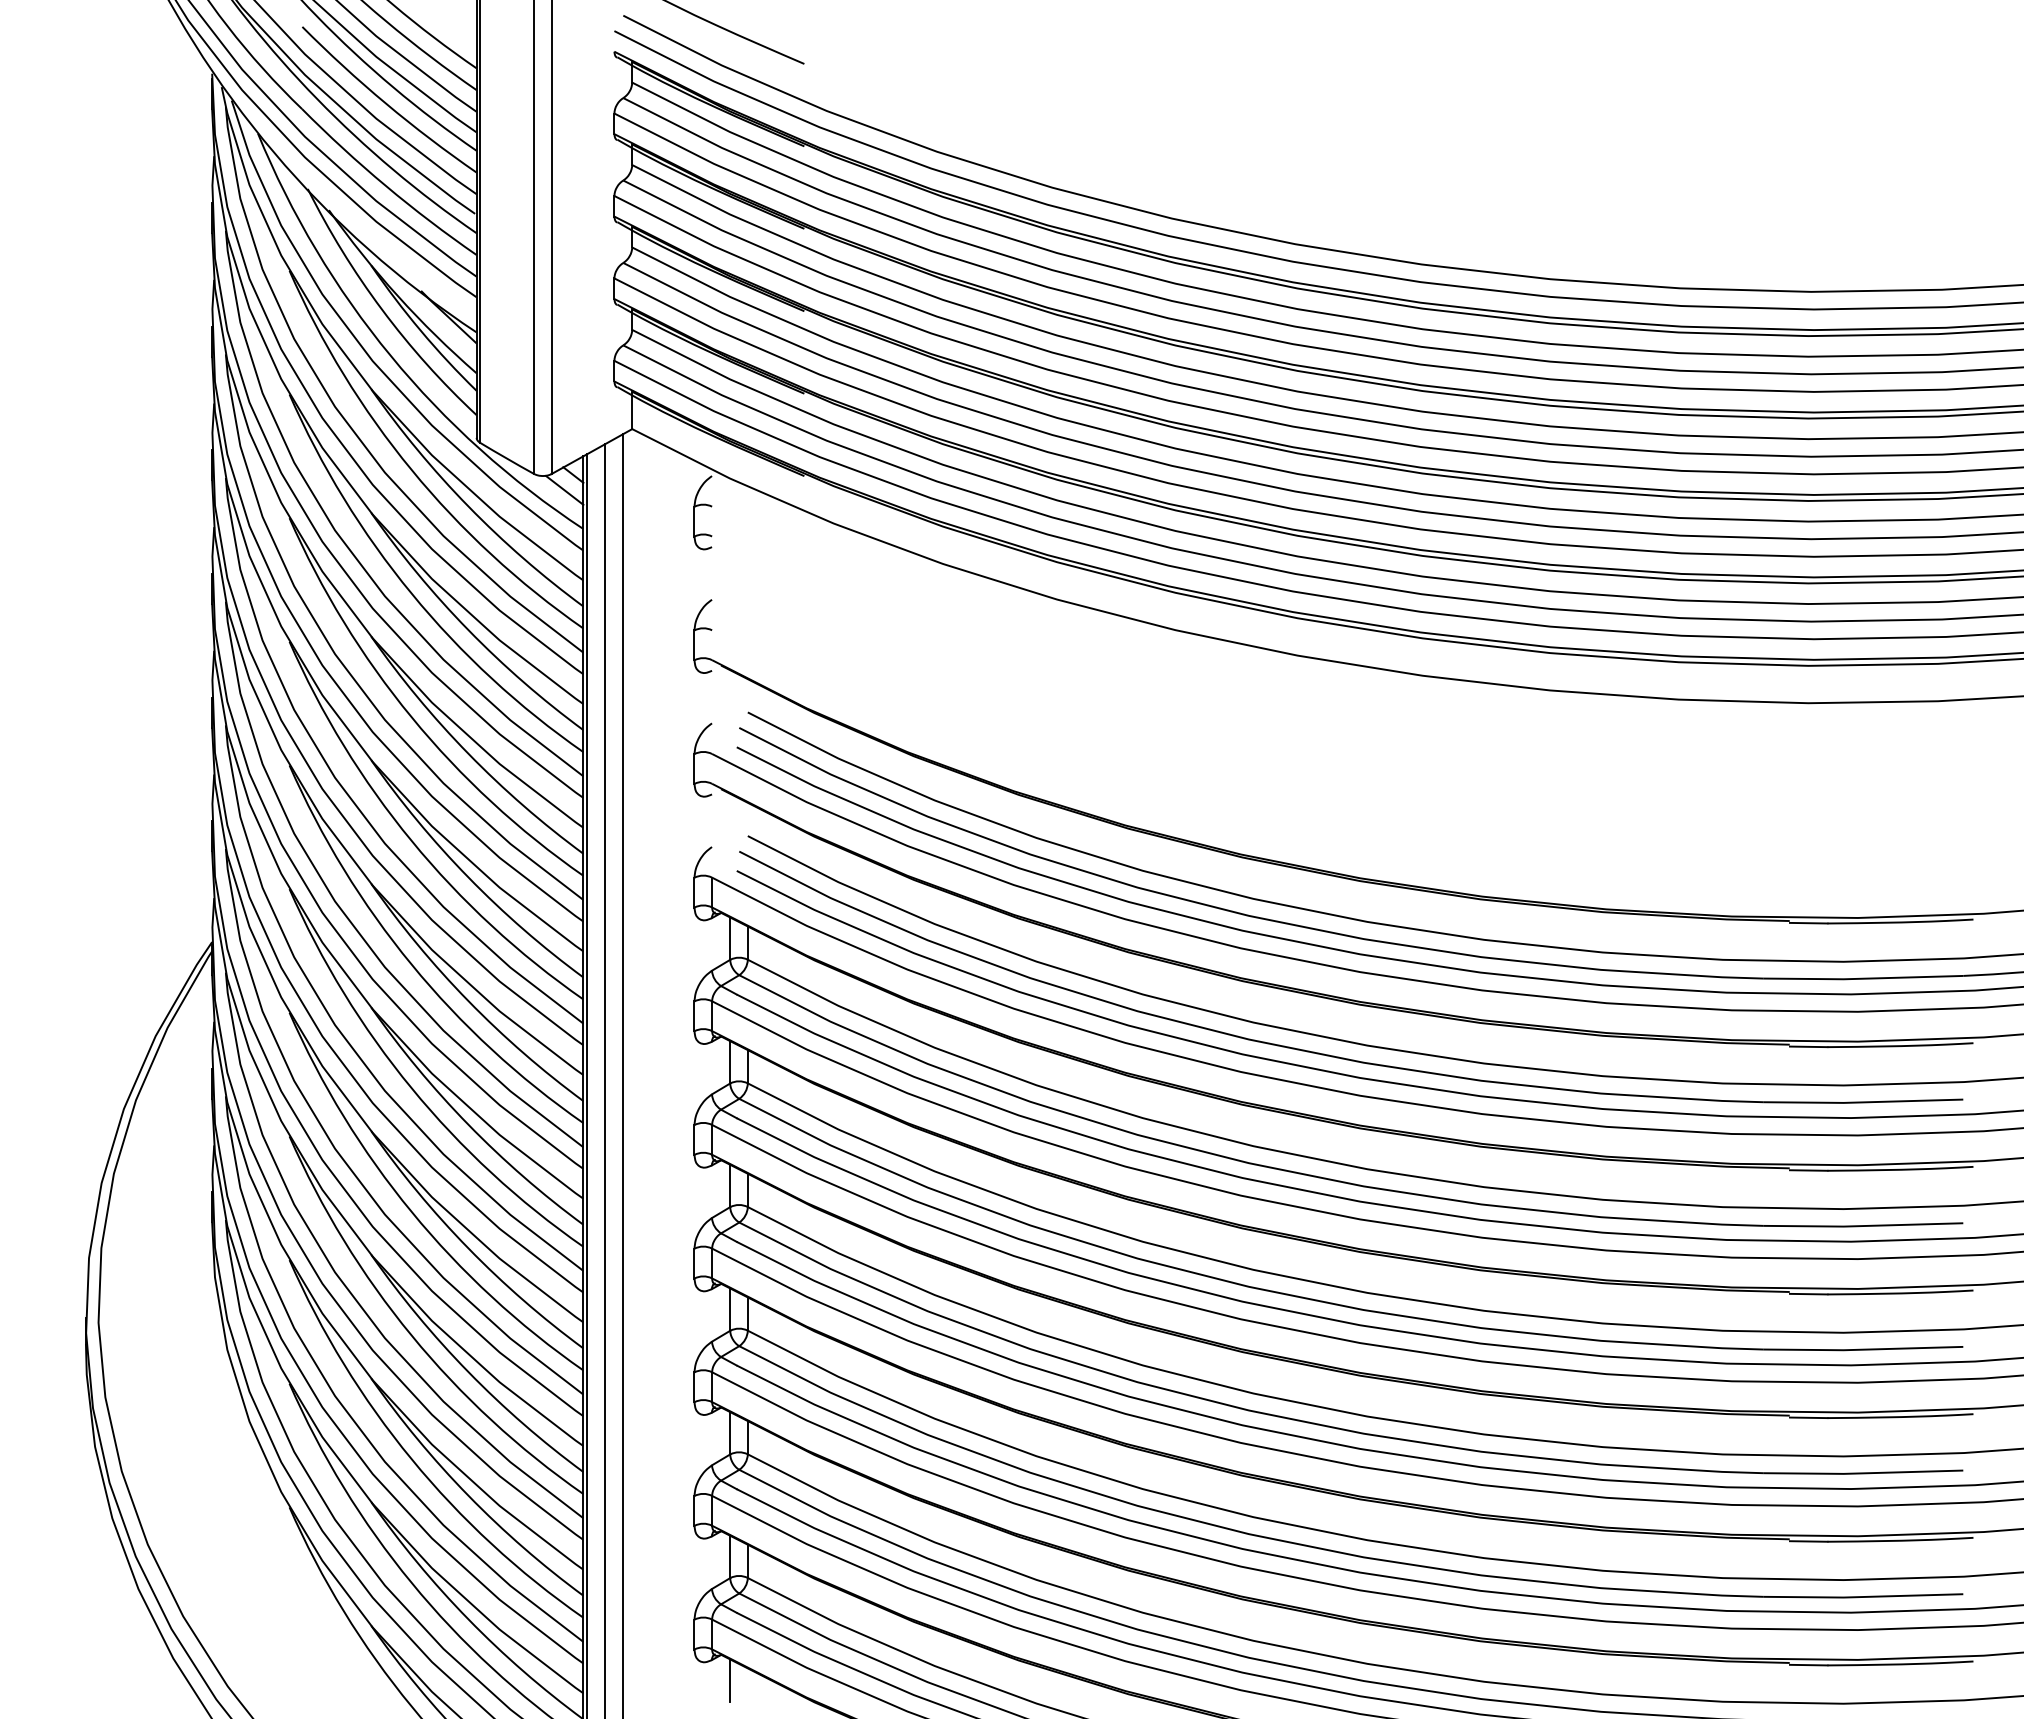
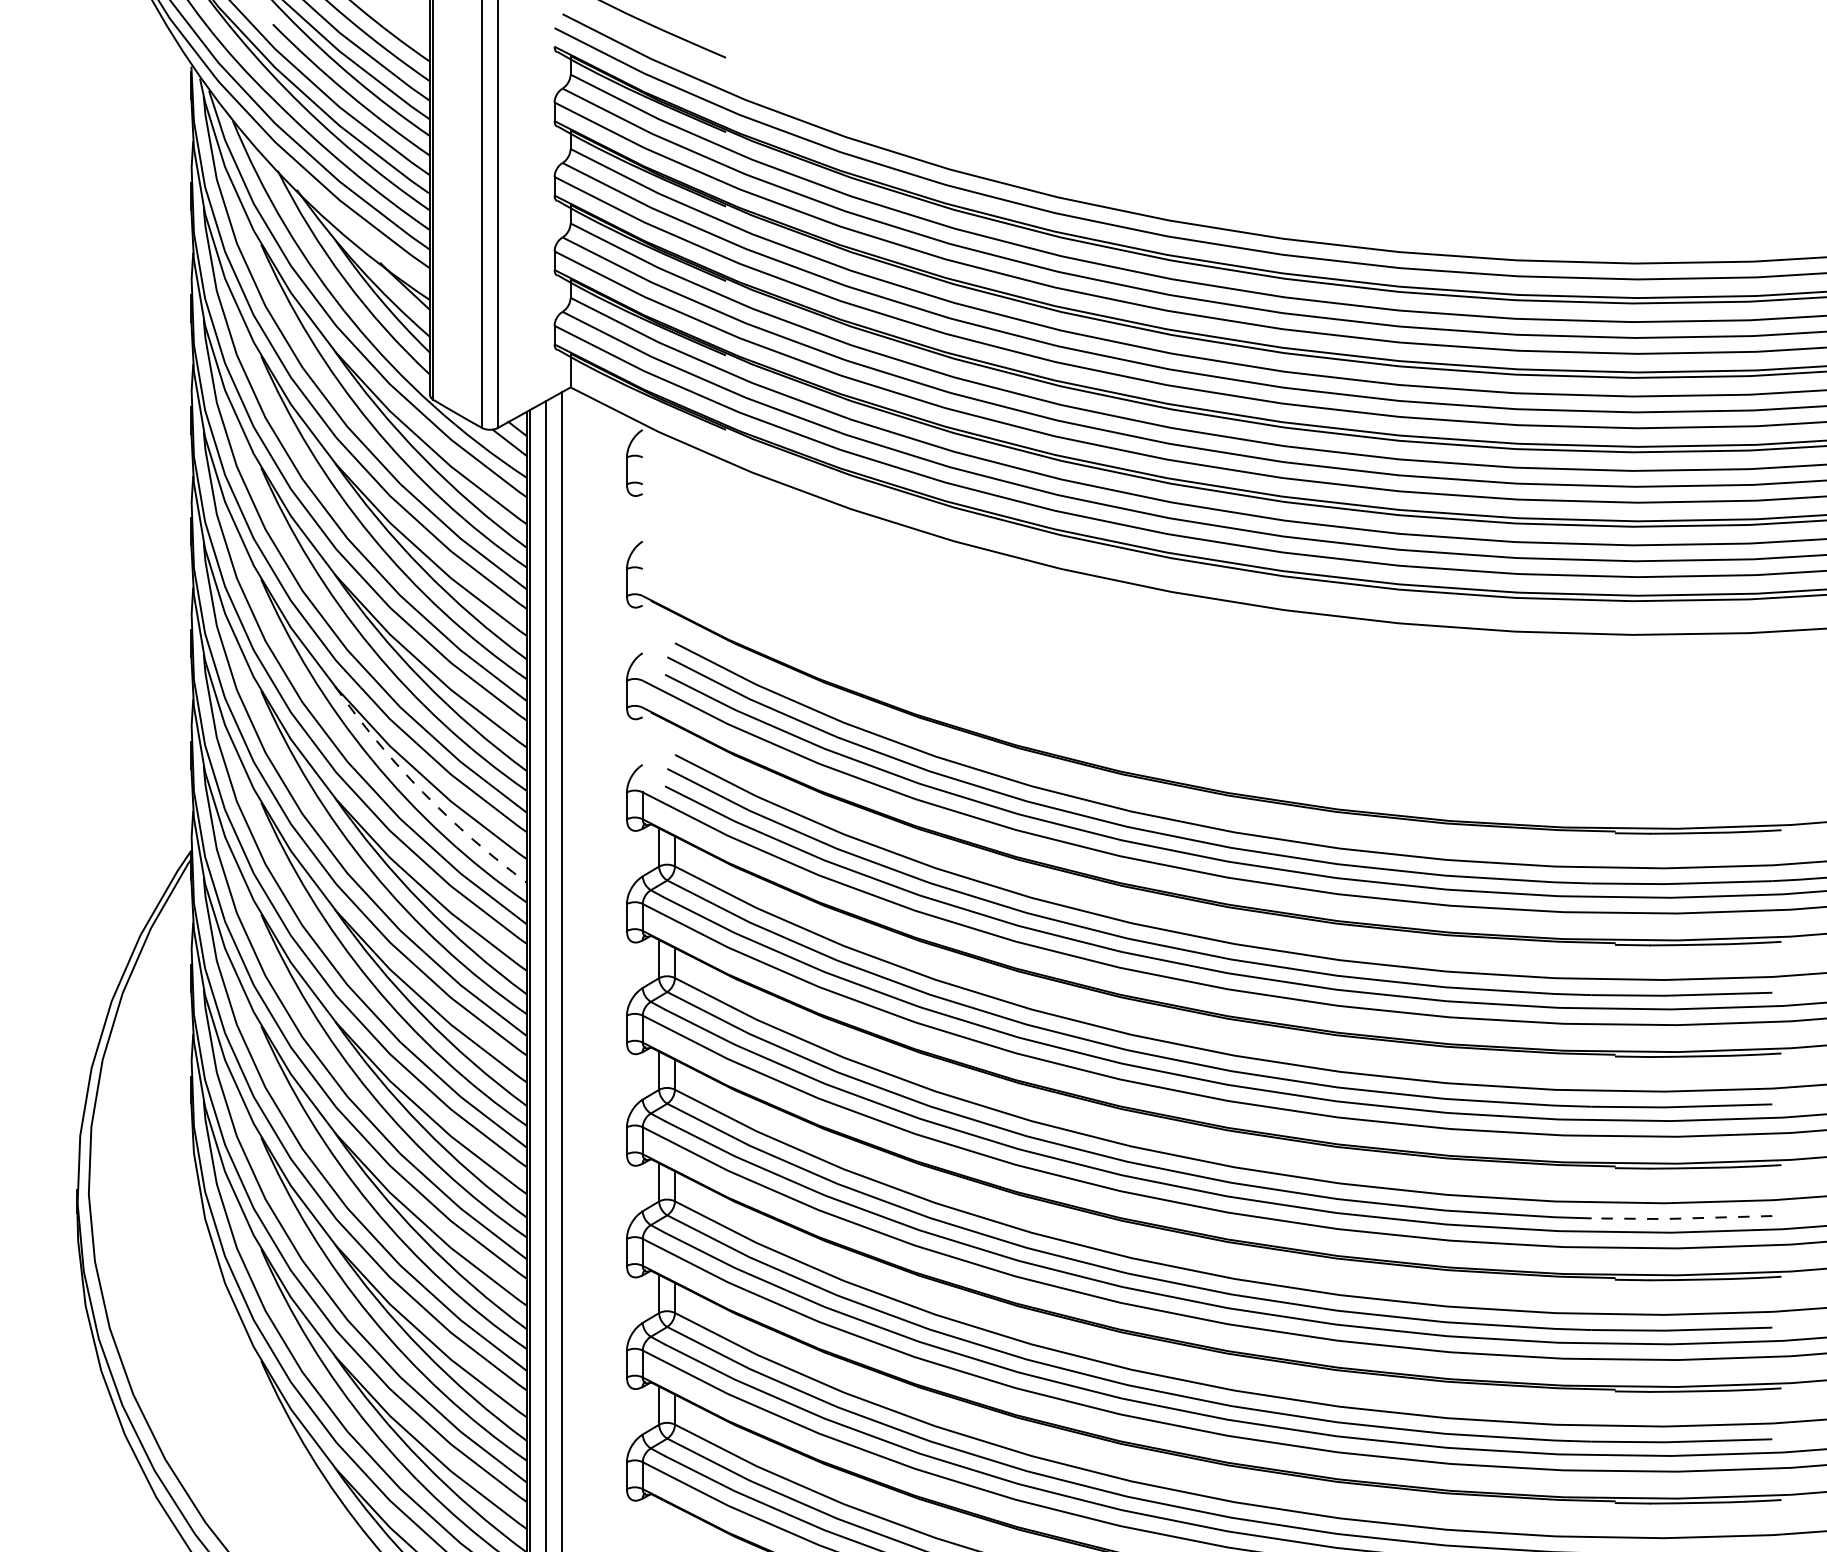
arc: (468, 877) -> (422, 792), solid -> dashed
line: (1862, 1349) -> (1681, 1218), solid -> dashed
line: (730, 1680) -> (659, 1517), removed

